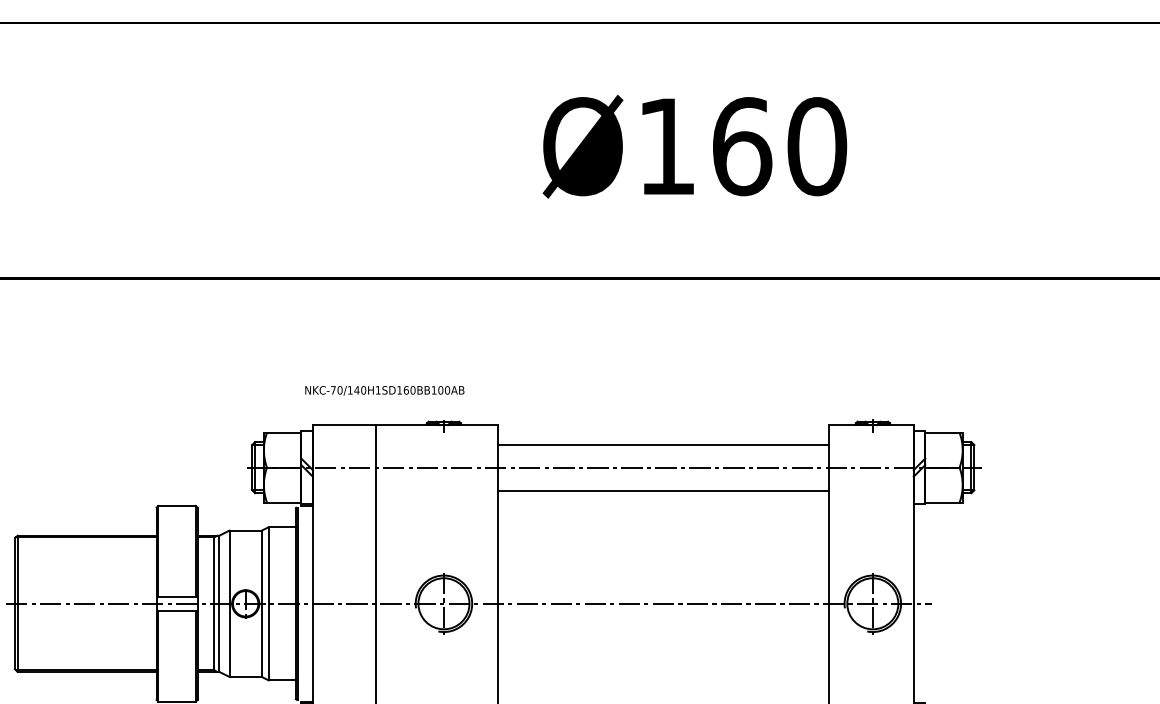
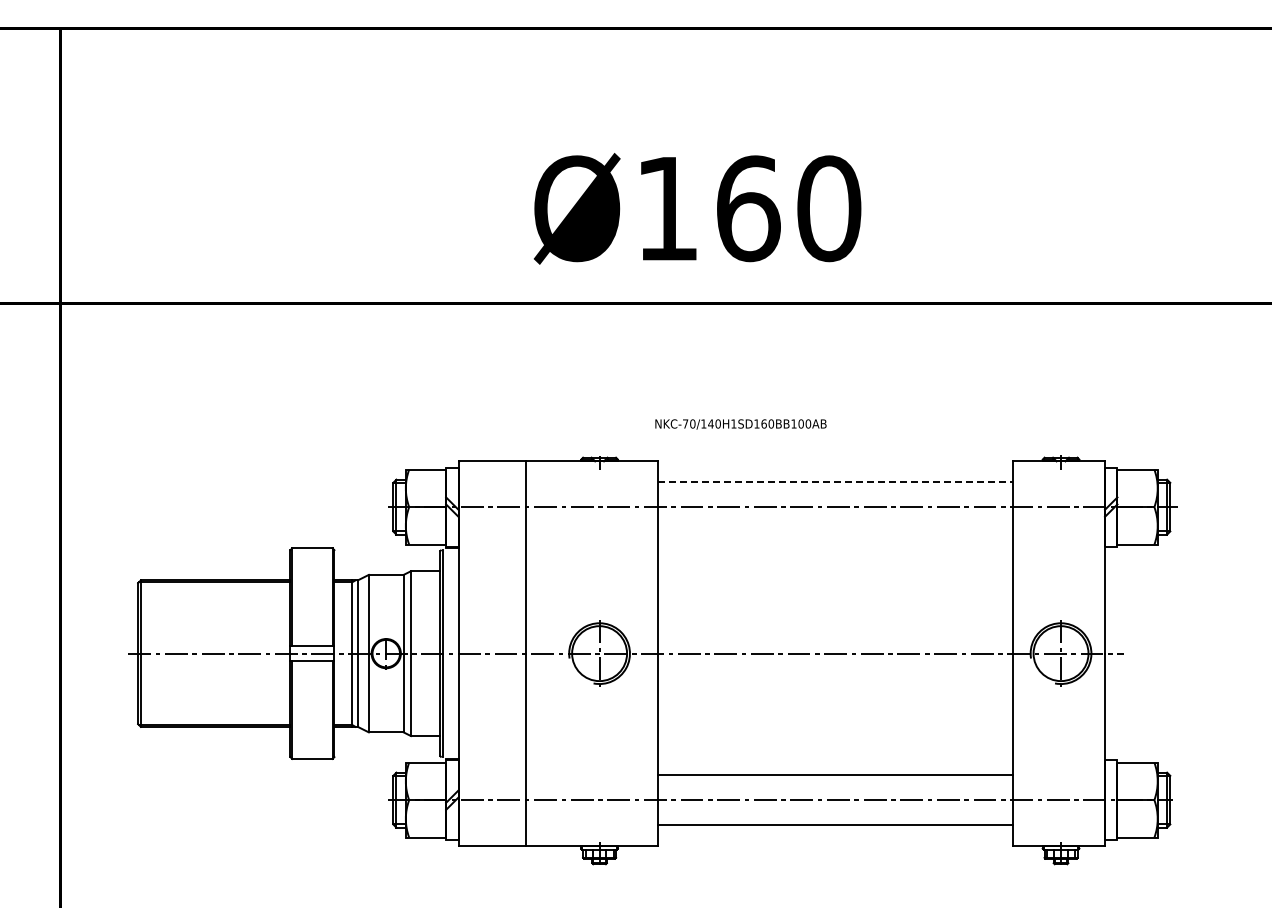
text: (694, 146) -> (697, 208), moved
text: (384, 390) -> (740, 424), moved
line: (663, 444) -> (835, 482), solid -> dashed
line: (663, 490) -> (835, 531), removed

